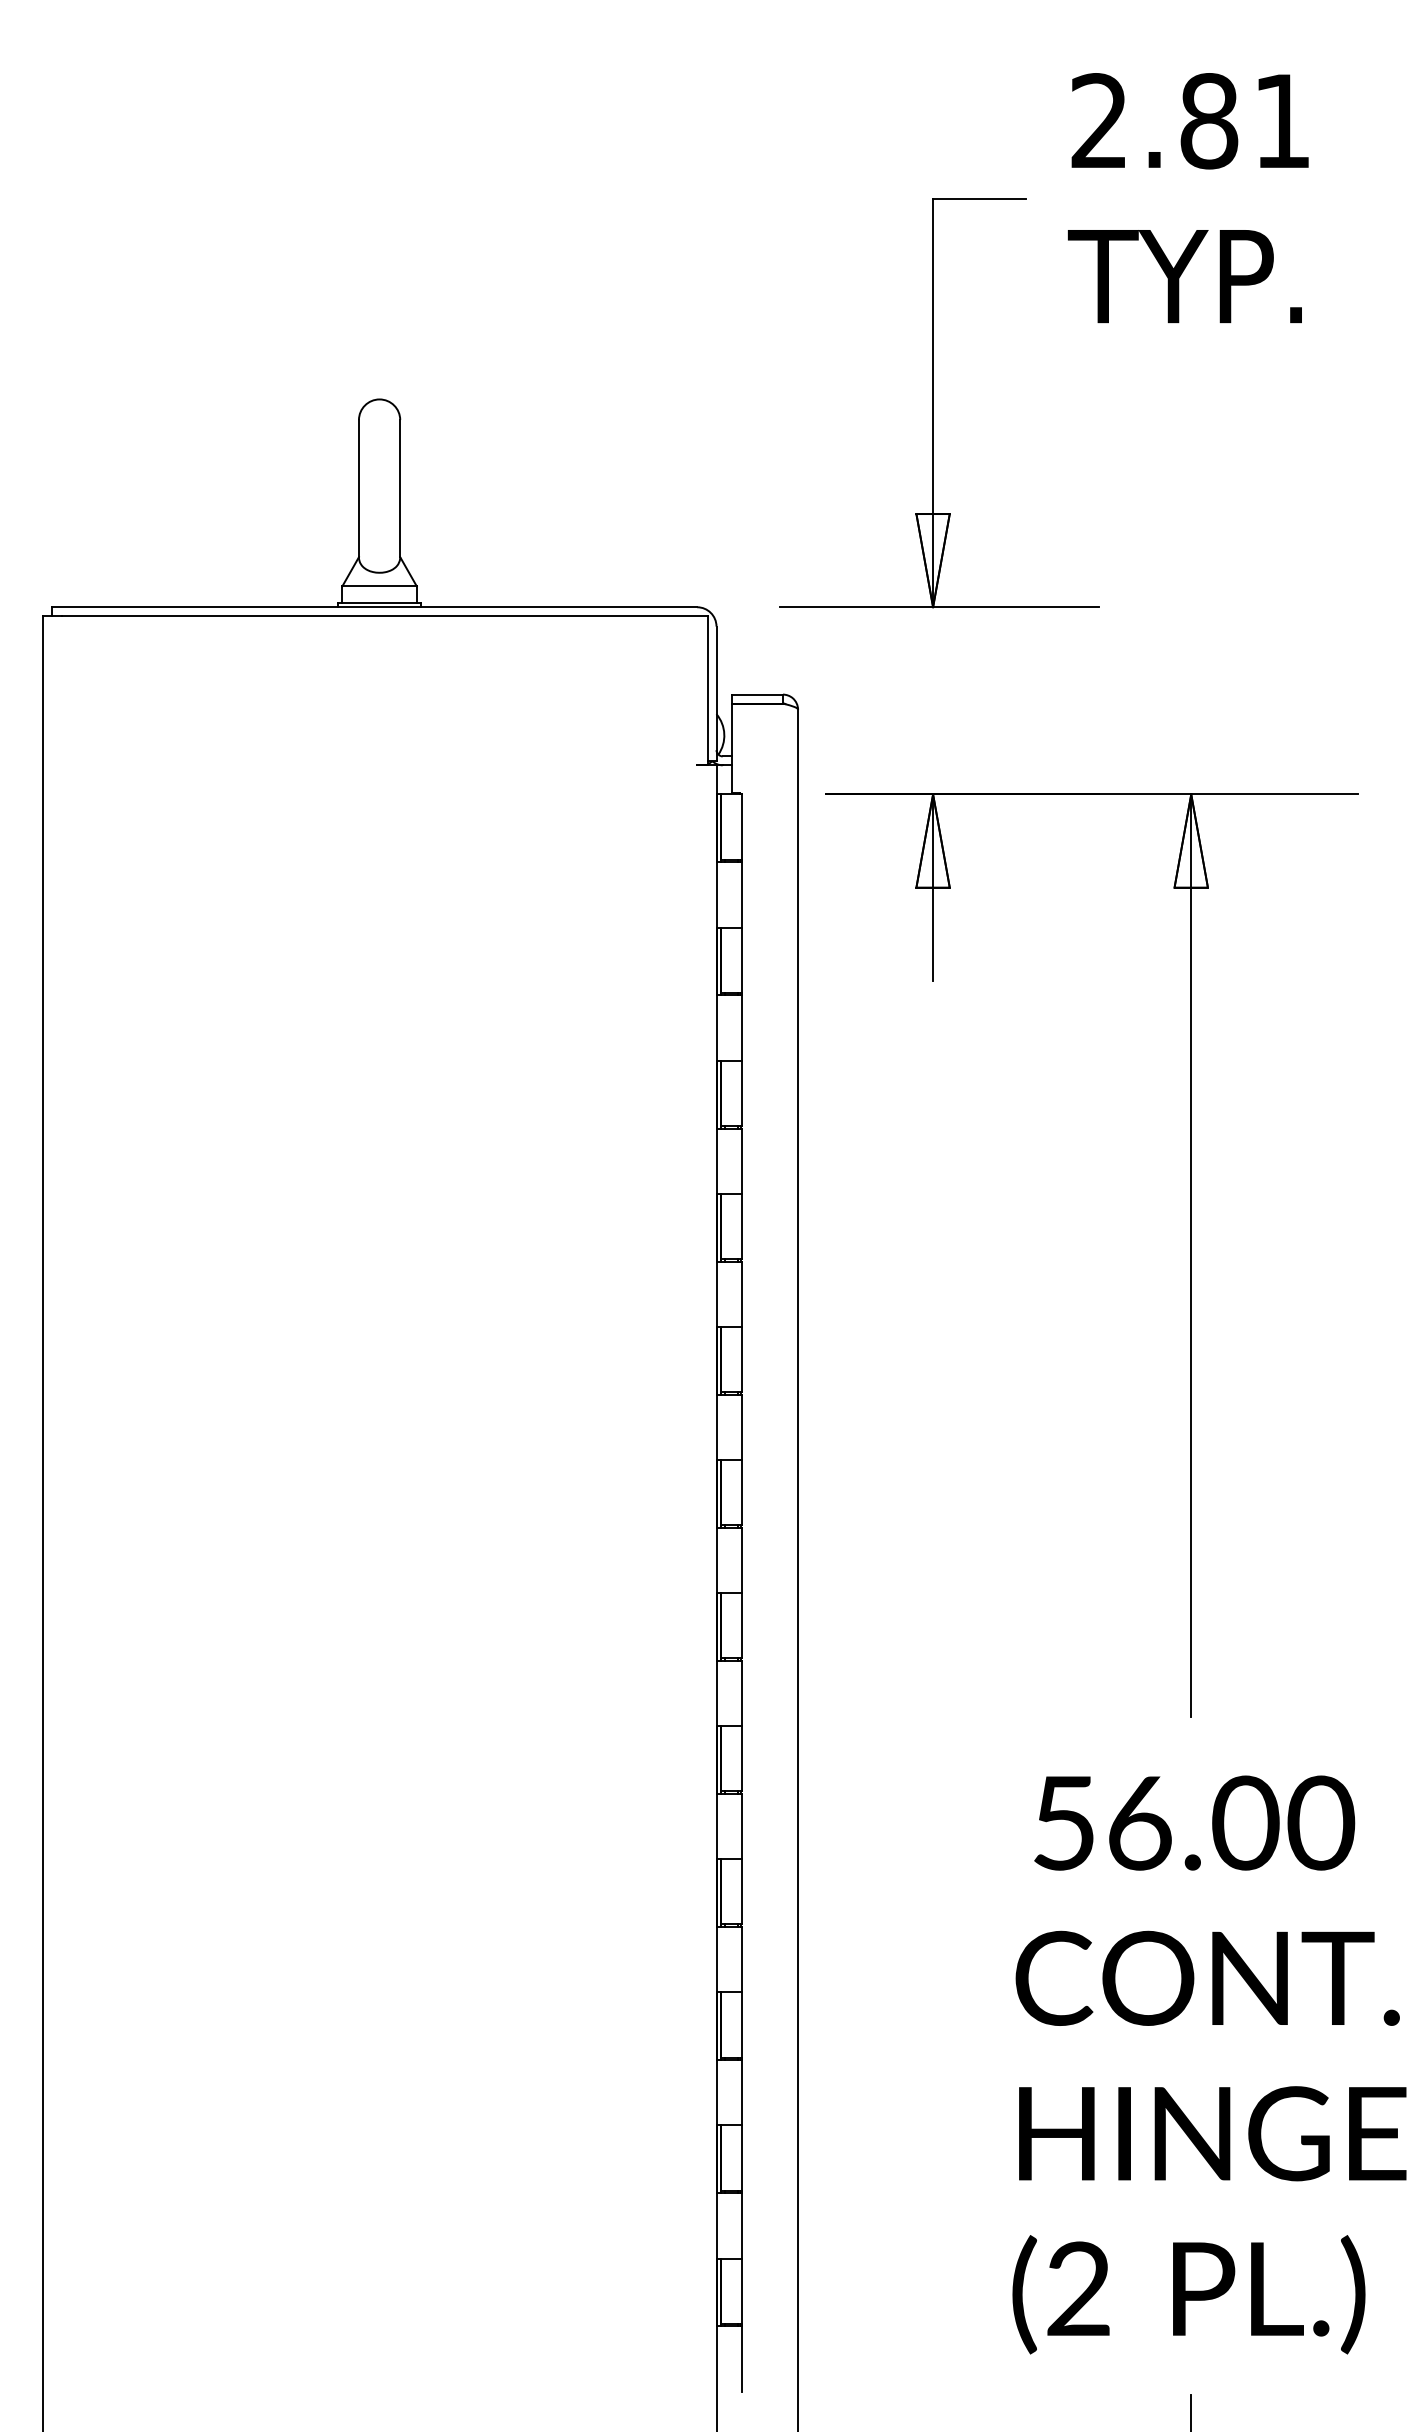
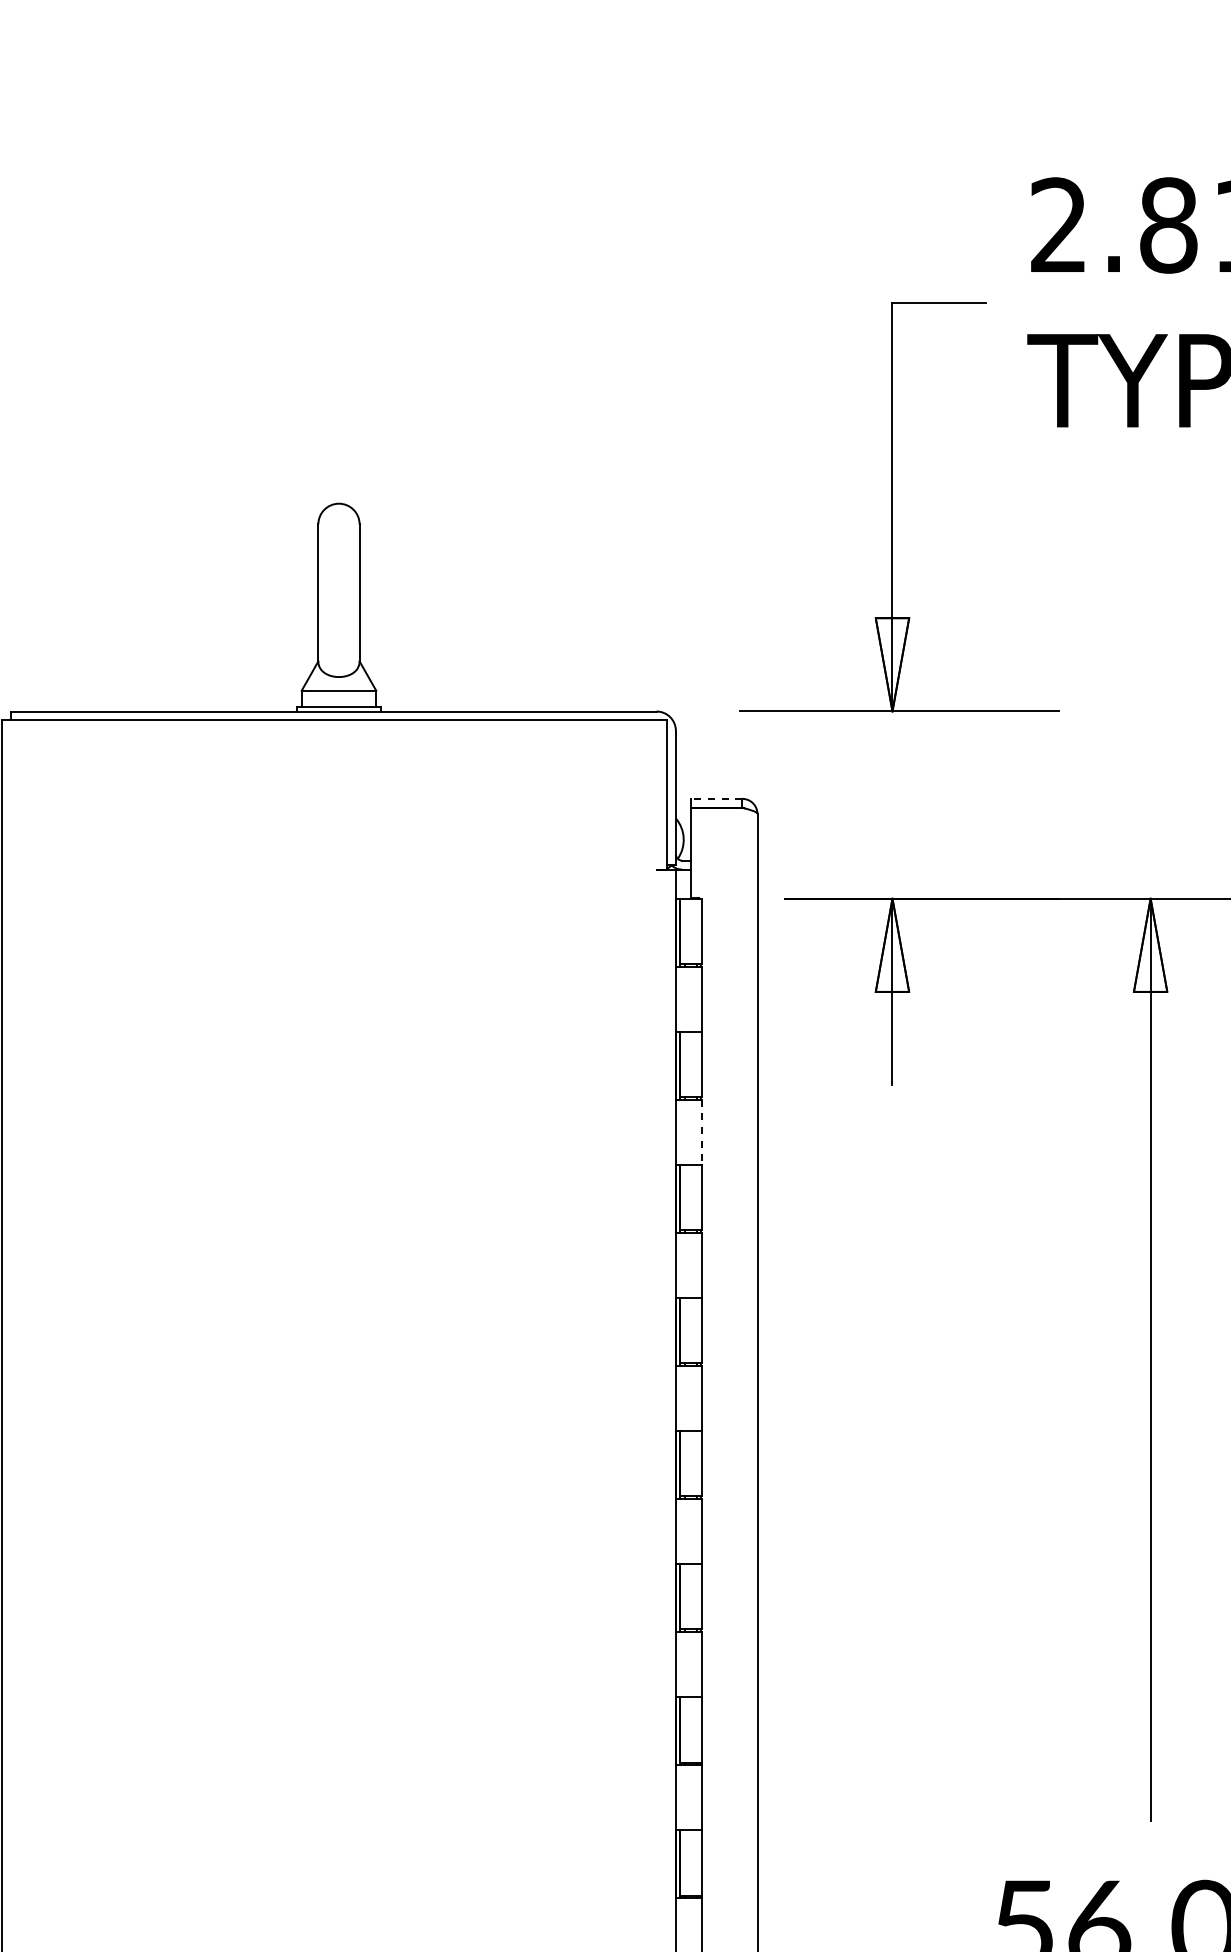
line: (757, 694) -> (716, 798), solid -> dashed
line: (742, 1028) -> (701, 1132), solid -> dashed

